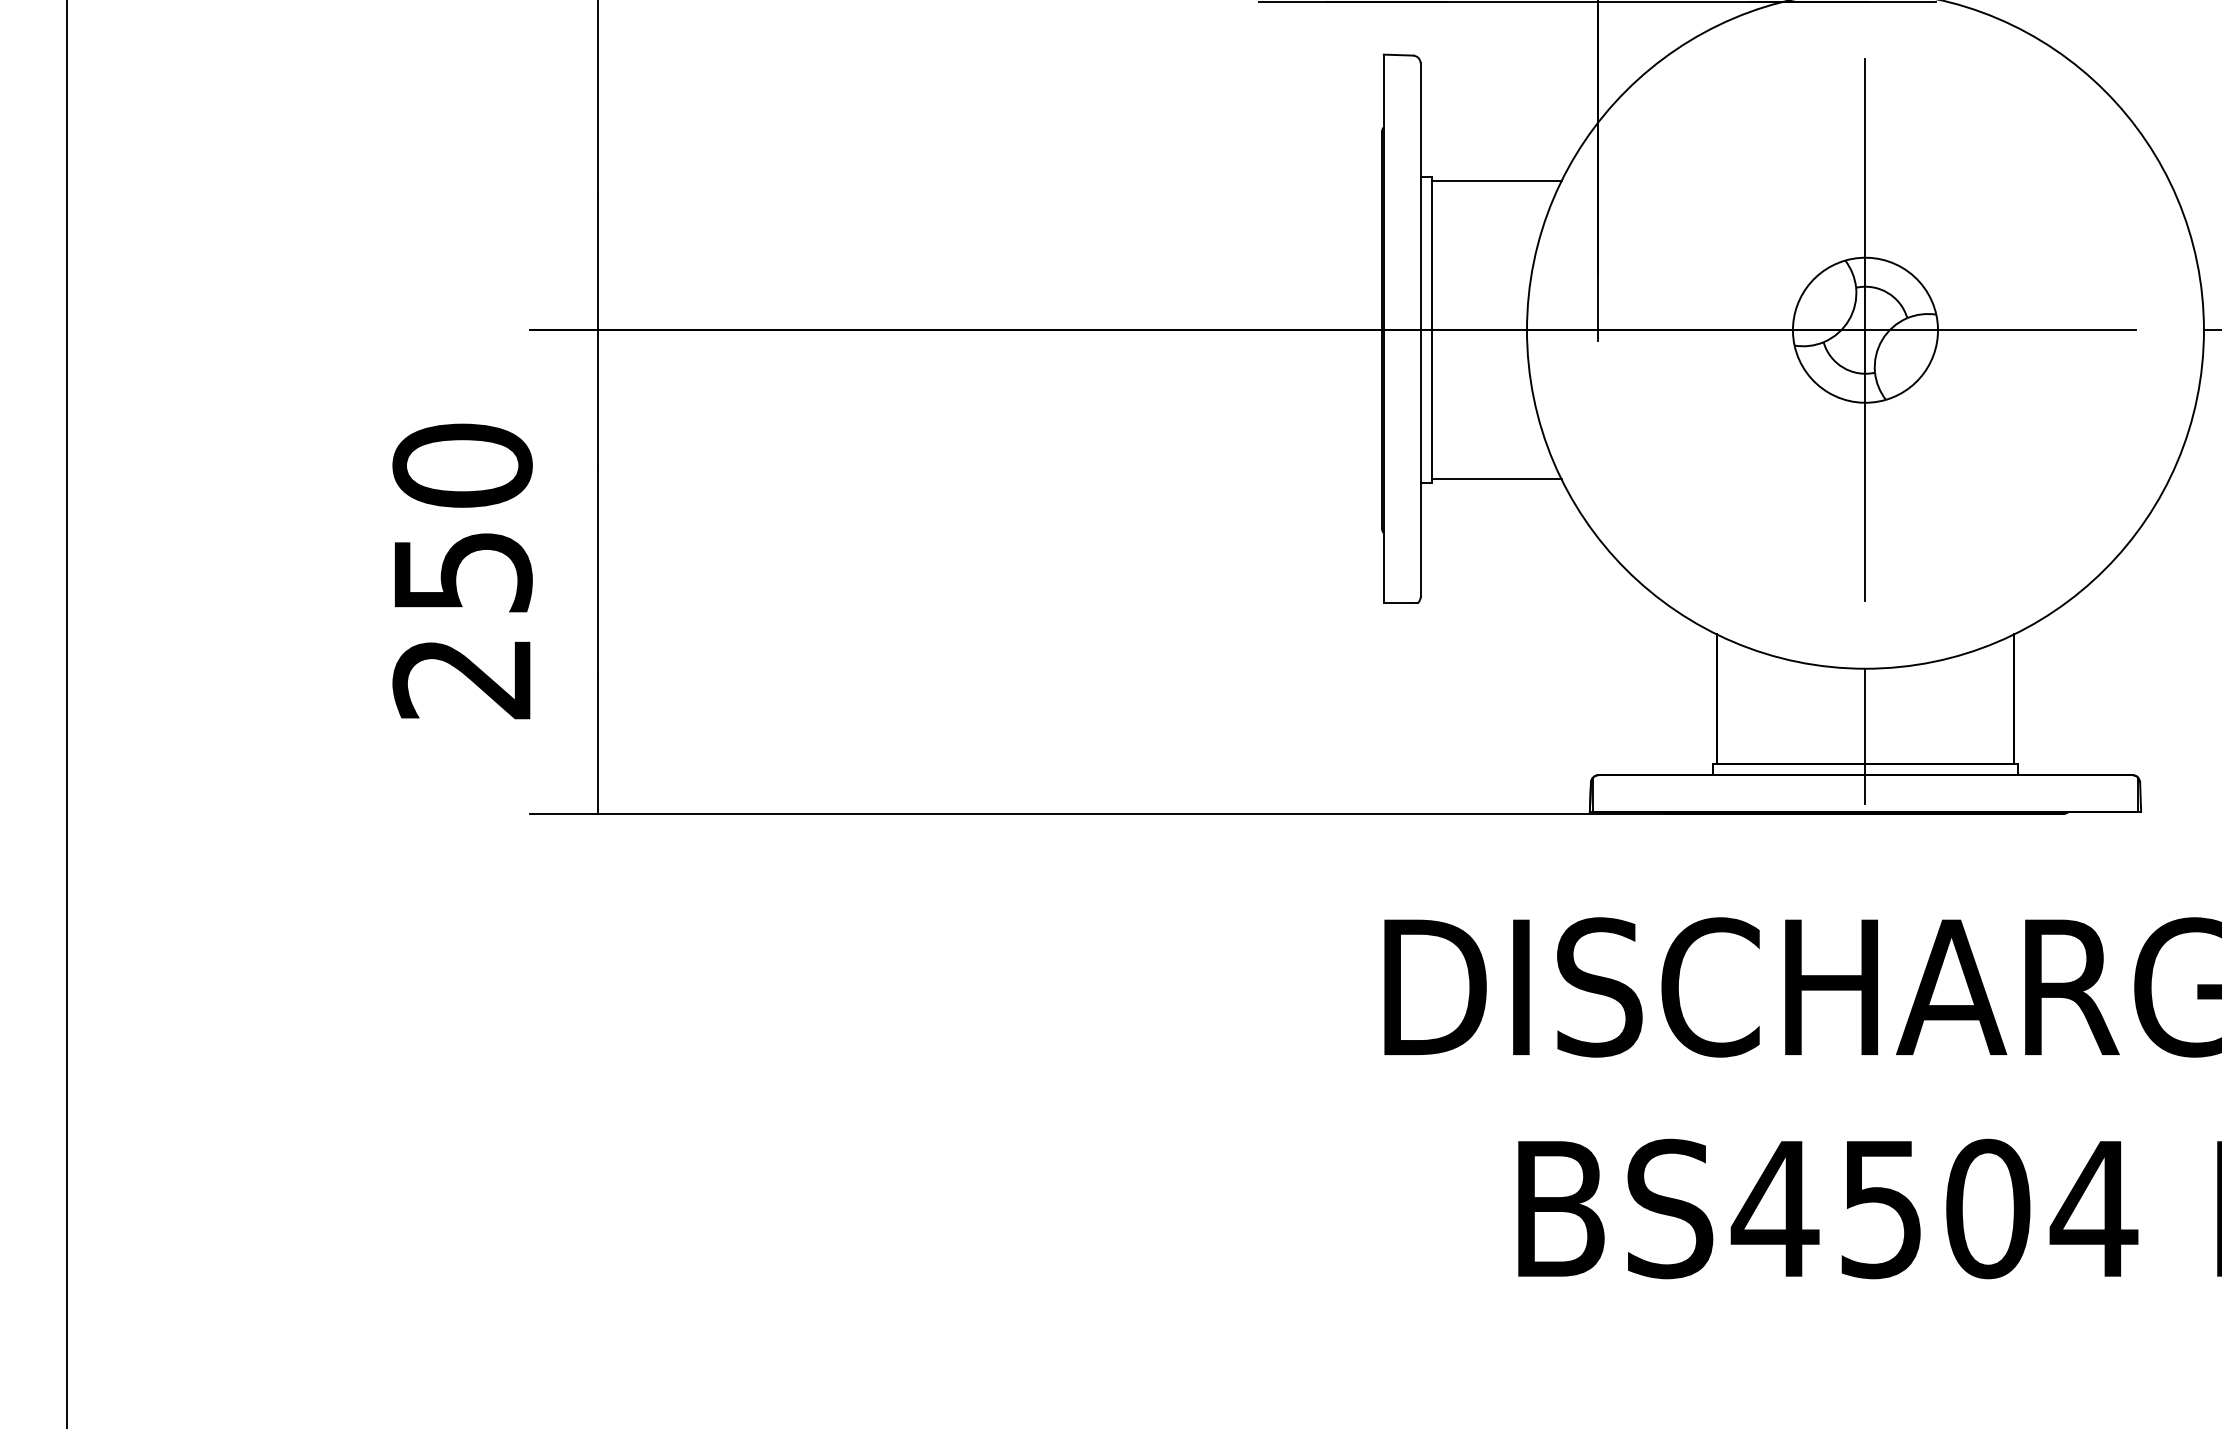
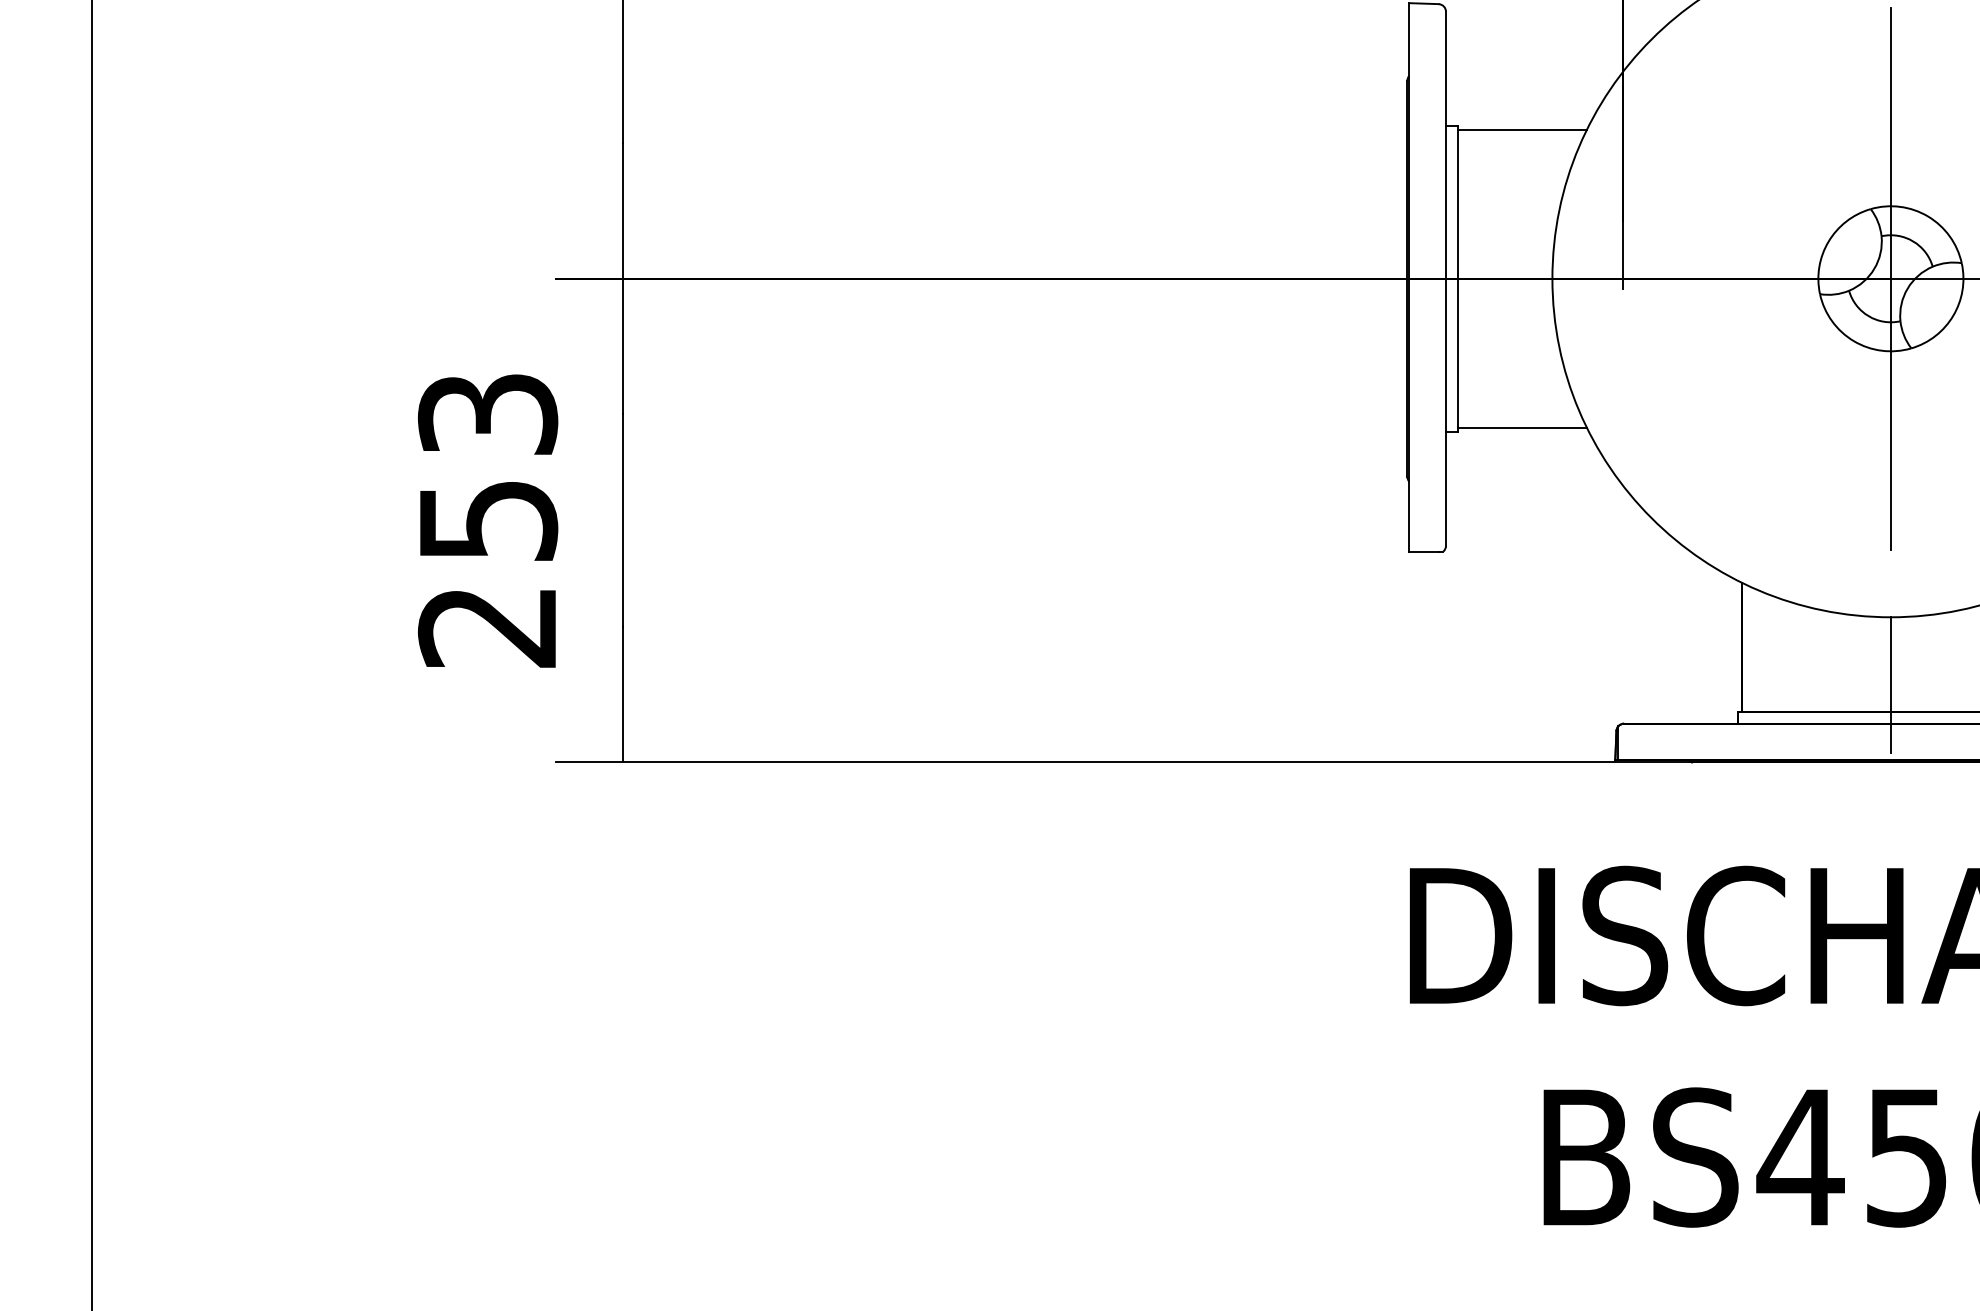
text: (462, 465) -> (487, 414), 250 -> 253

